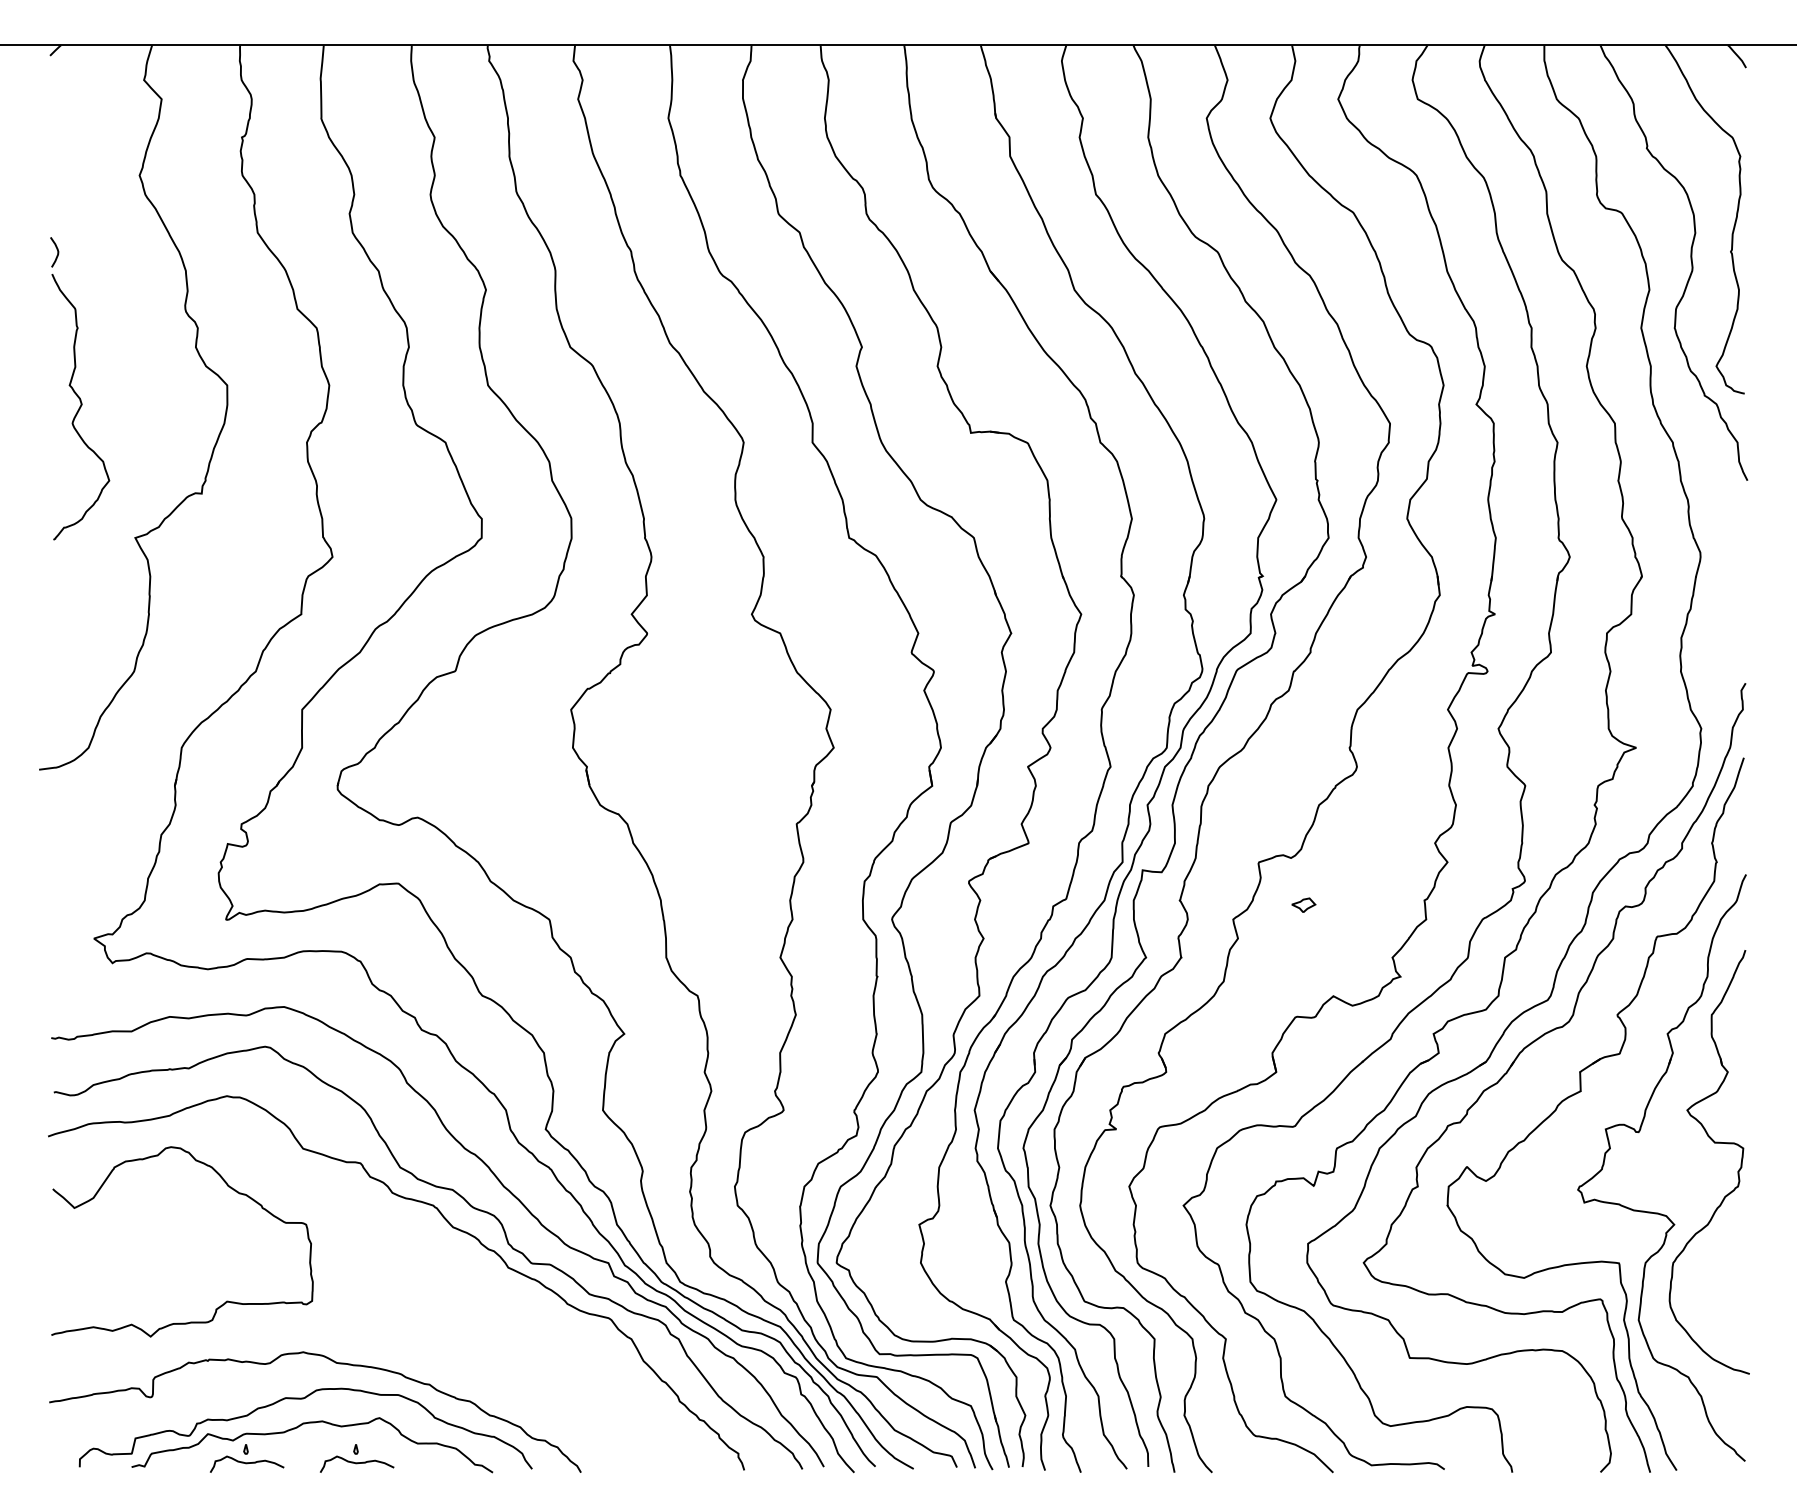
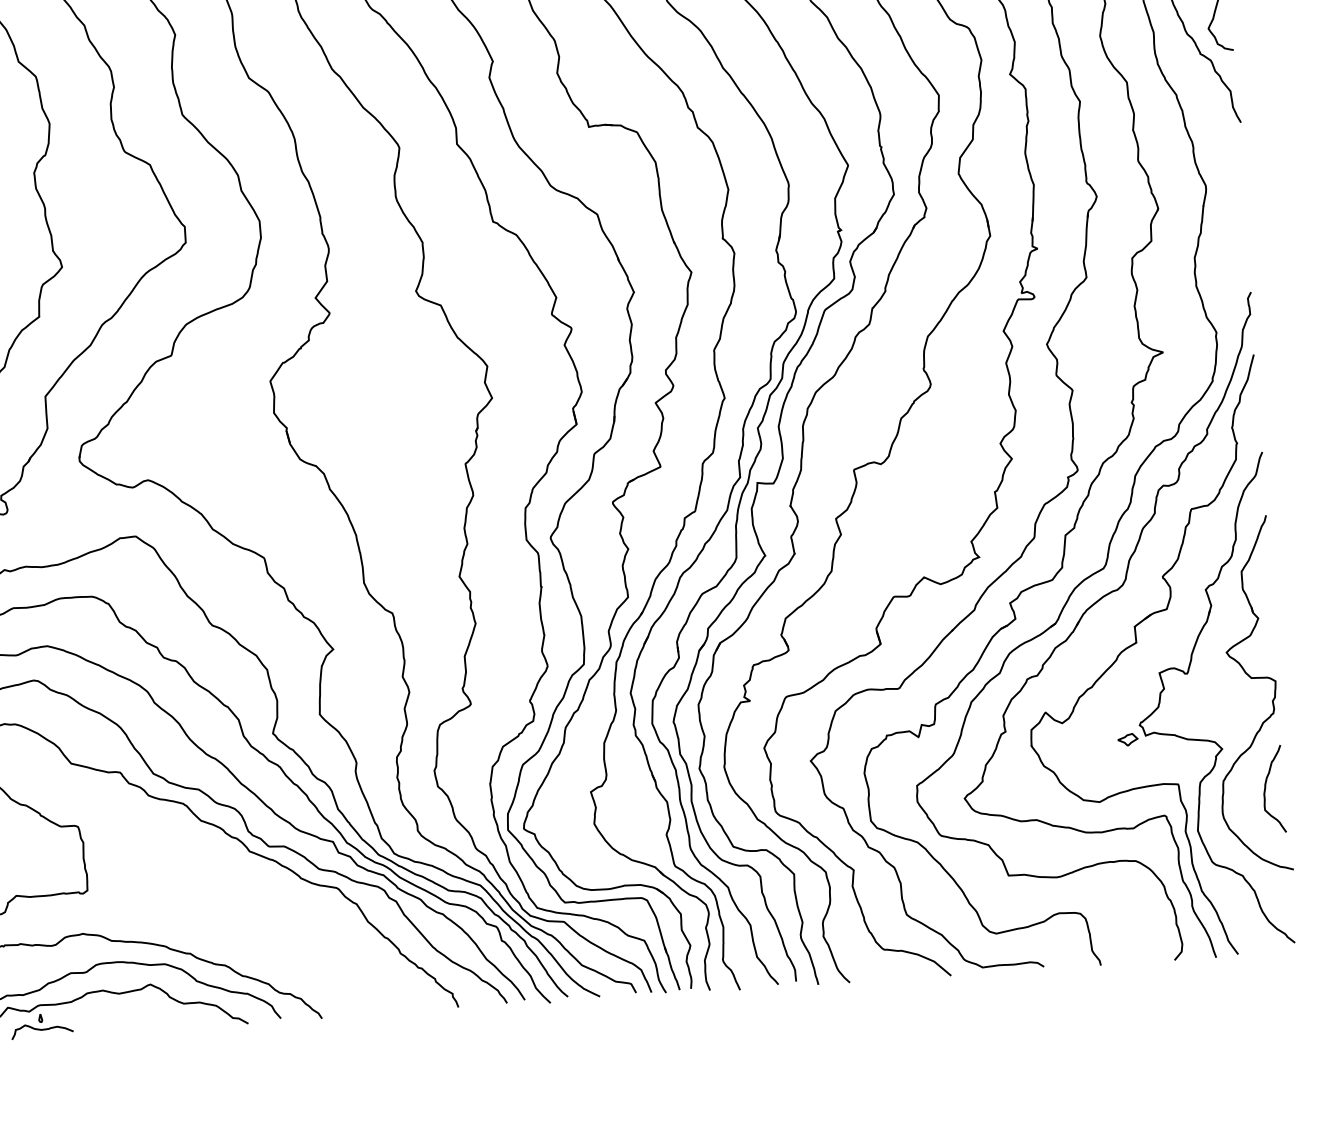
part: (1303, 904) -> (1127, 739), moved
curve: (1723, 1274) -> (1266, 787), added
part: (357, 1458) -> (134, 1019), removed

